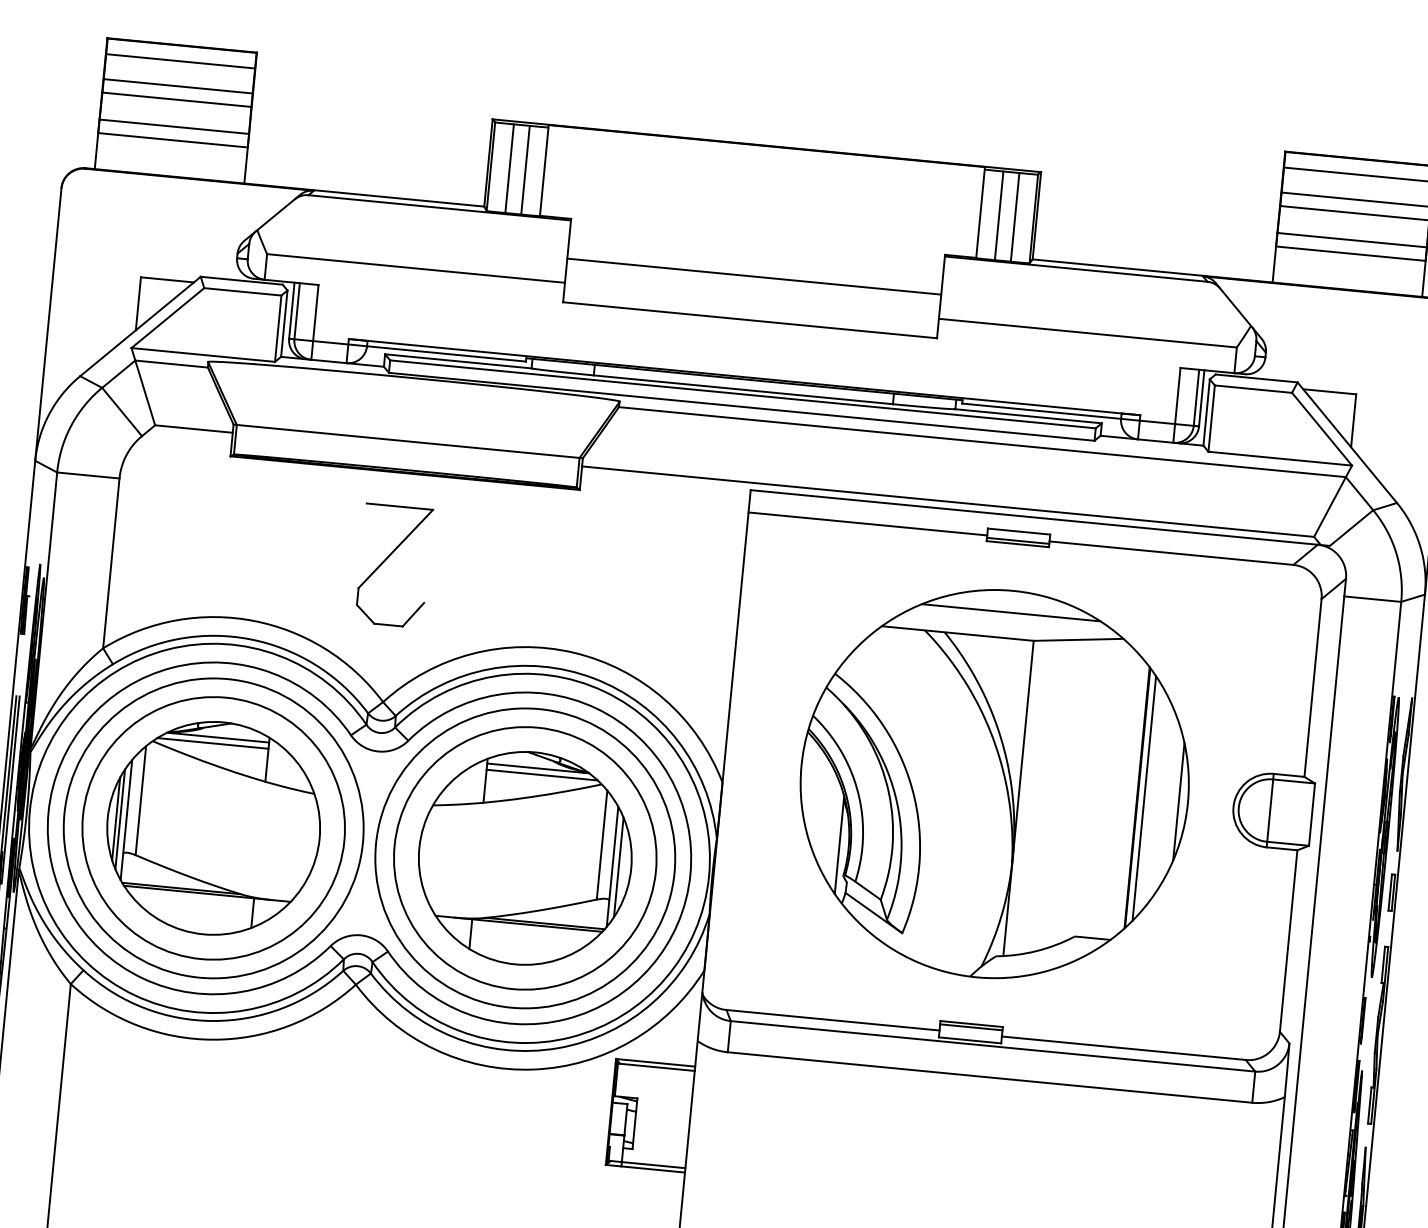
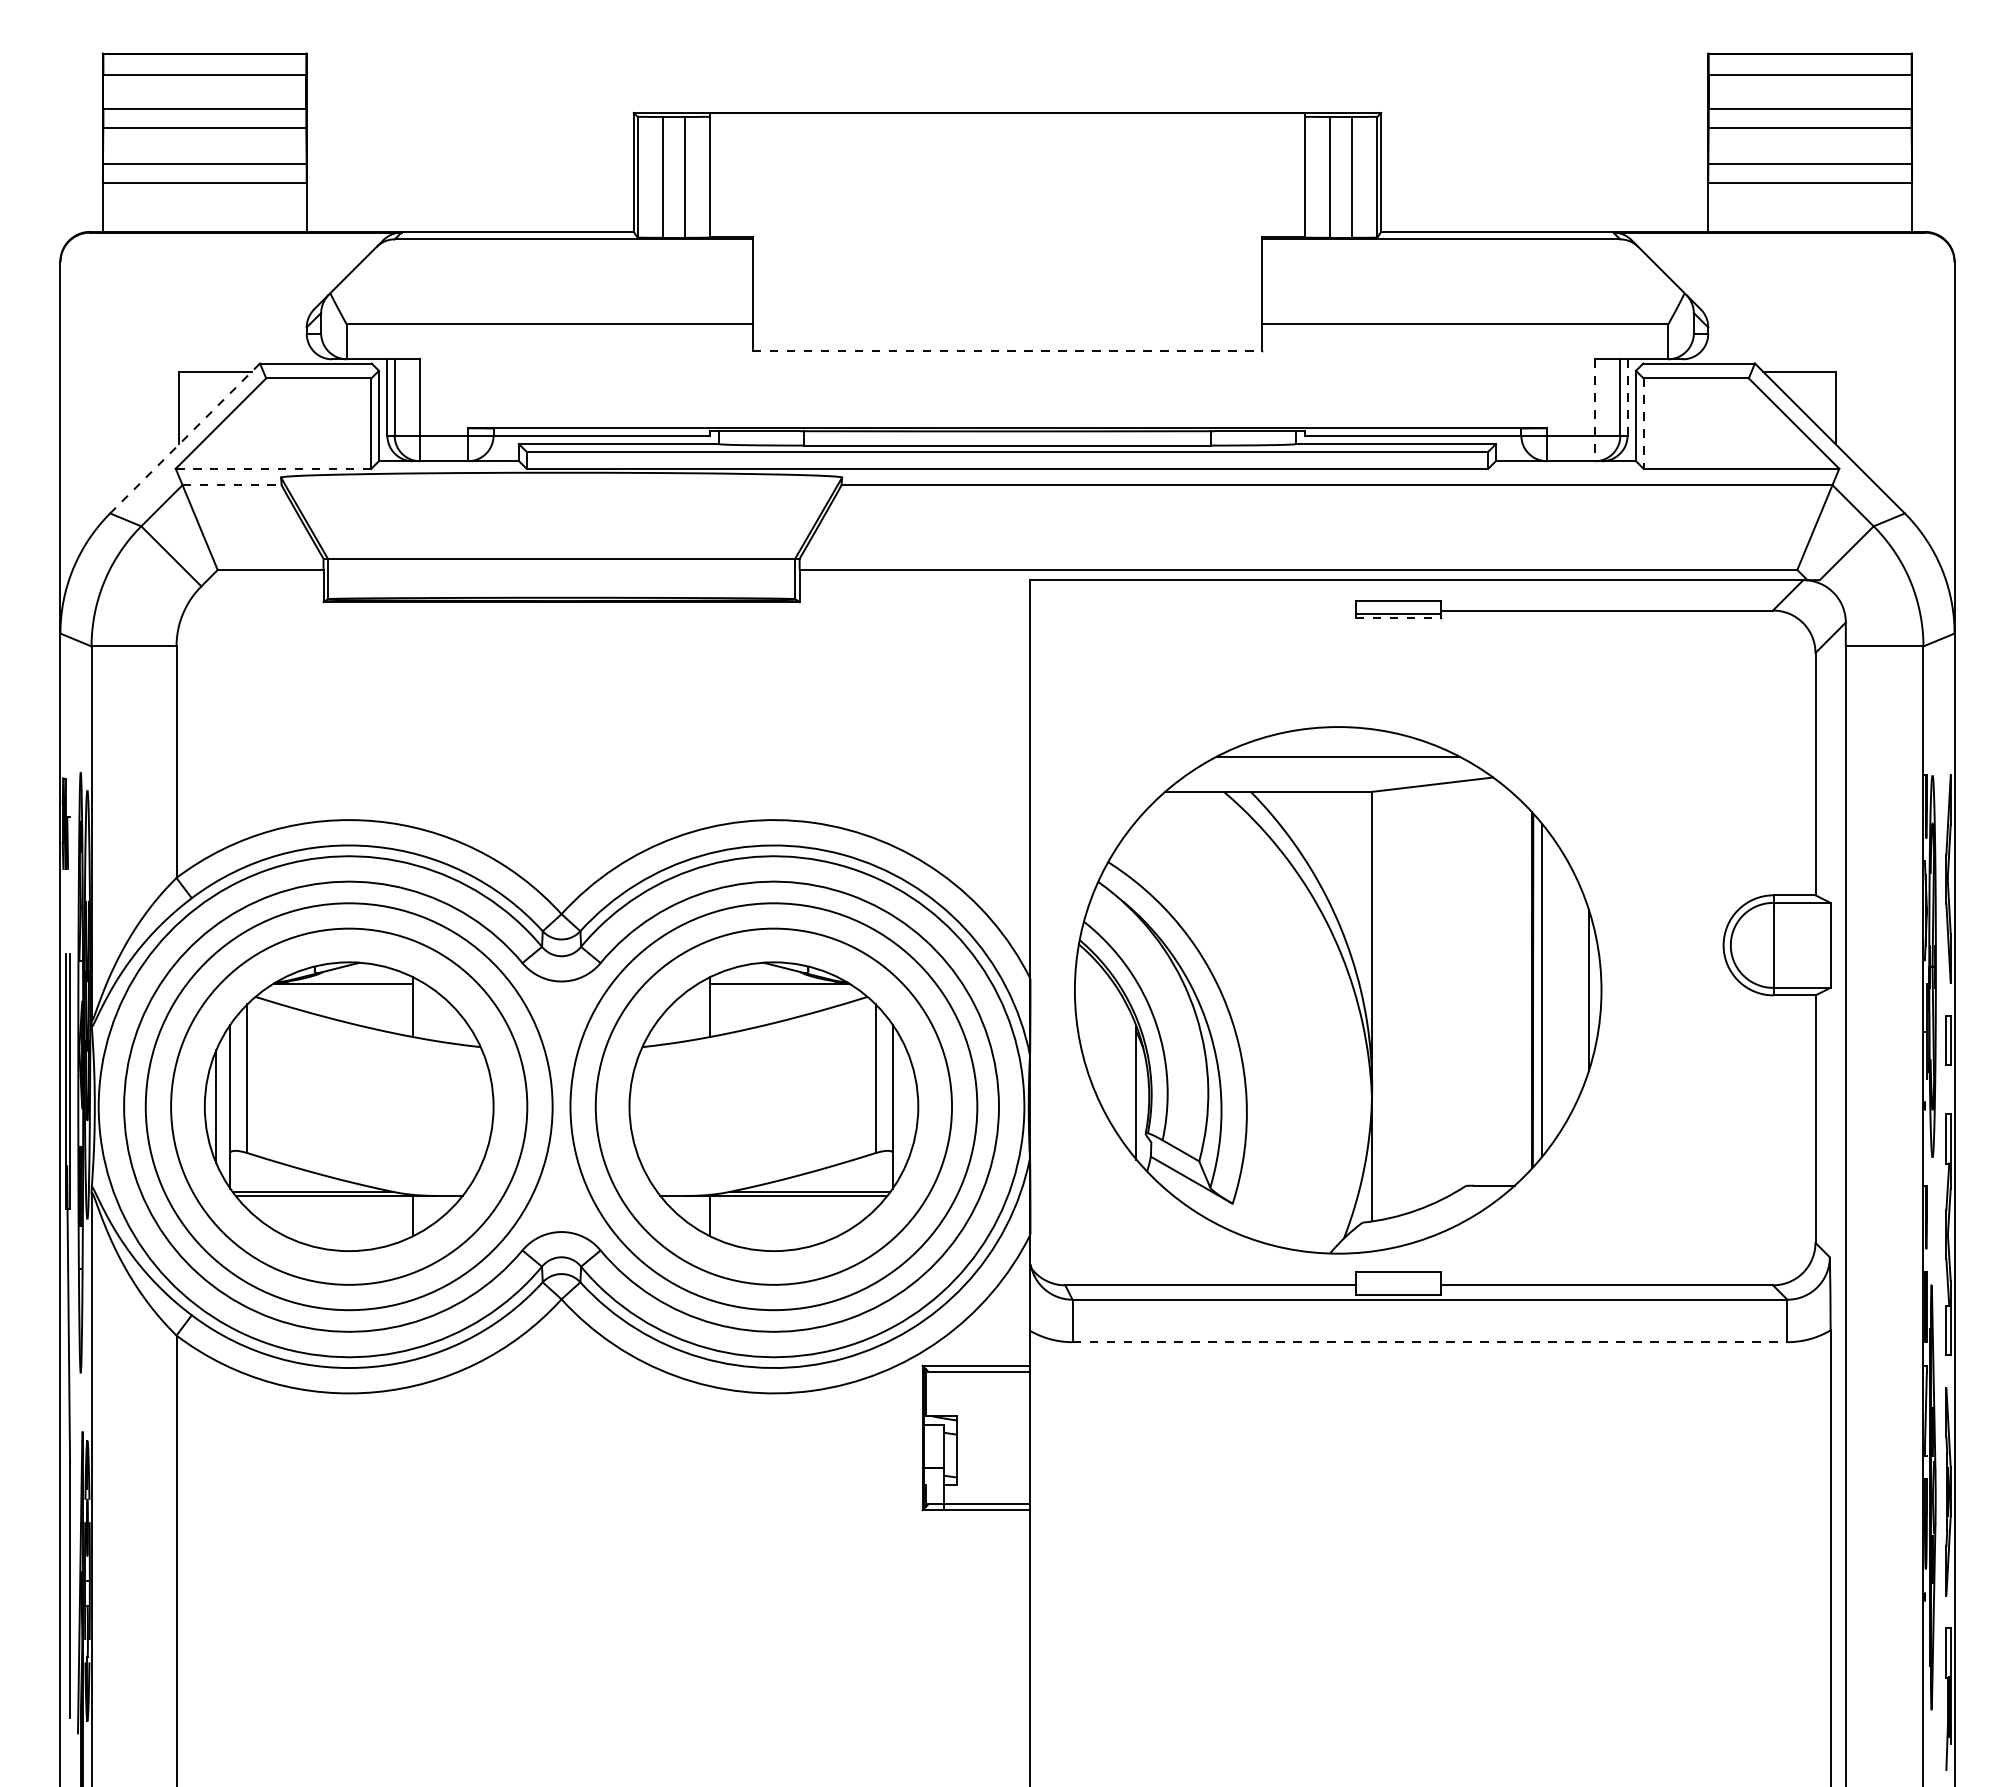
line: (754, 276) -> (1007, 291), removed
line: (750, 320) -> (1007, 350), solid -> dashed
line: (140, 326) -> (185, 438), solid -> dashed
line: (203, 354) -> (273, 468), solid -> dashed
line: (171, 364) -> (232, 485), solid -> dashed
line: (1201, 399) -> (1627, 398), solid -> dashed
line: (1176, 405) -> (1594, 410), solid -> dashed
line: (1211, 419) -> (1643, 424), solid -> dashed
line: (867, 523) -> (1192, 610), removed
line: (1018, 544) -> (1398, 618), solid -> dashed
part: (388, 558) -> (549, 719), removed
line: (212, 743) -> (336, 992), removed
line: (541, 775) -> (785, 992), removed
part: (994, 784) -> (1338, 990), moved
line: (120, 819) -> (221, 1106), removed
line: (618, 867) -> (901, 1106), removed
line: (970, 1027) -> (1397, 1276), removed
line: (990, 1077) -> (1430, 1342), solid -> dashed

